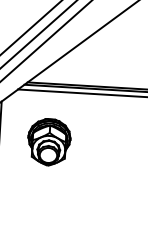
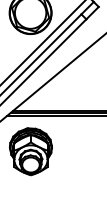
part: (48, 141) -> (30, 151), size x1.43

